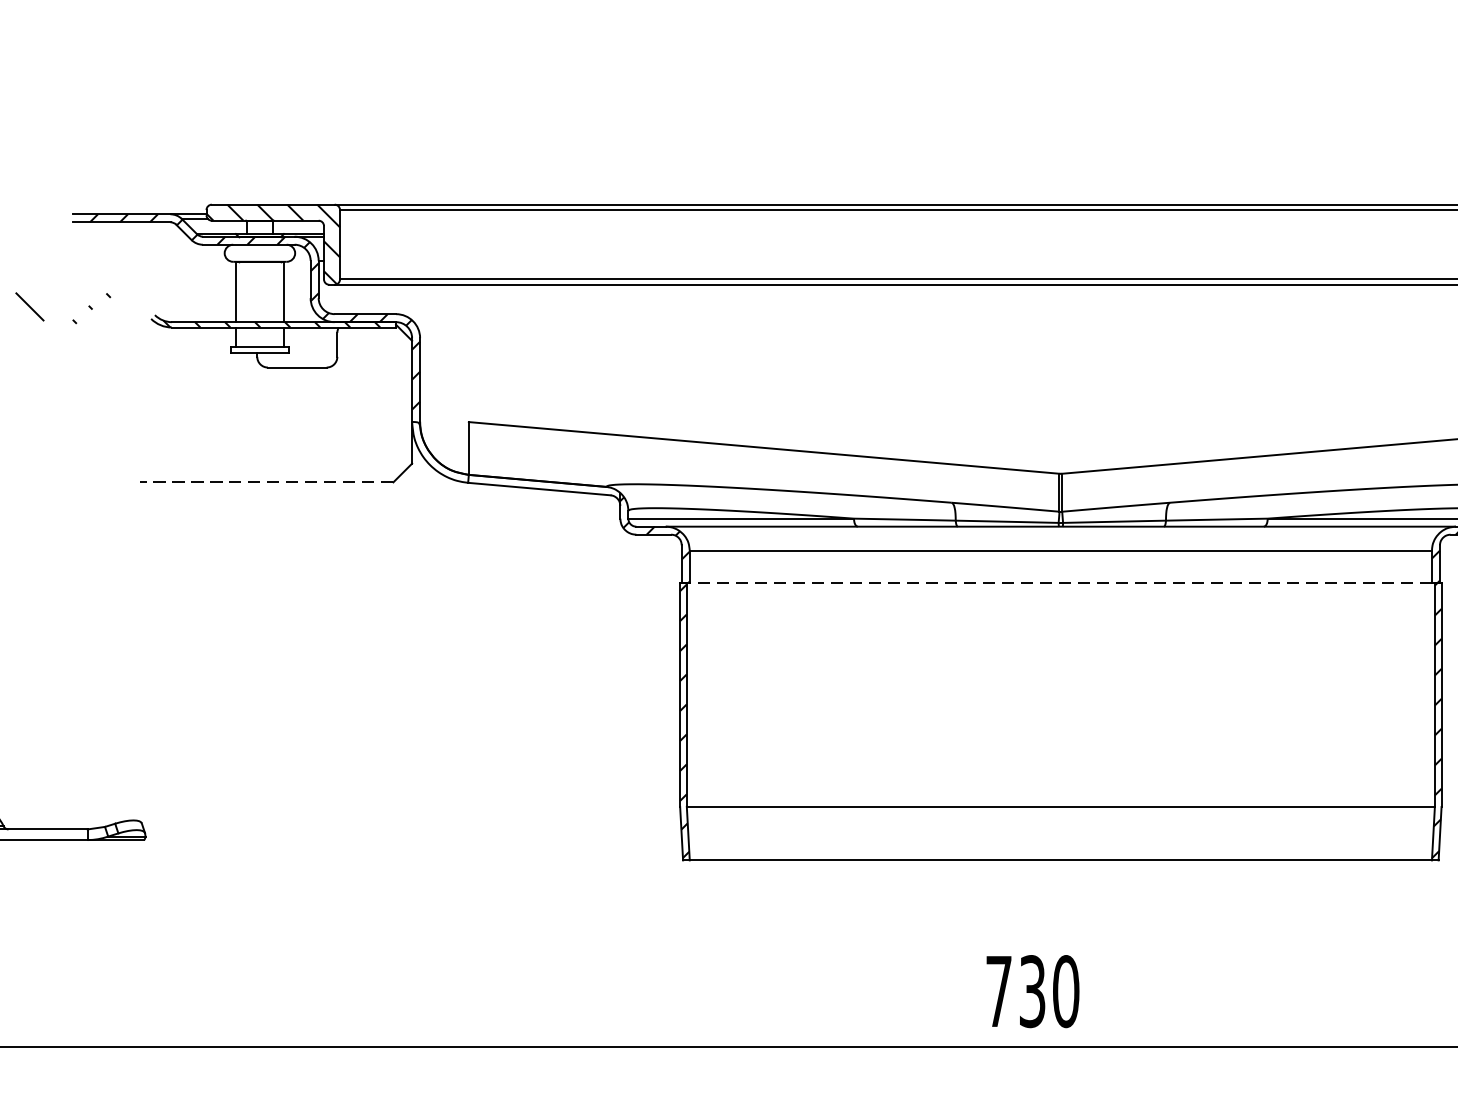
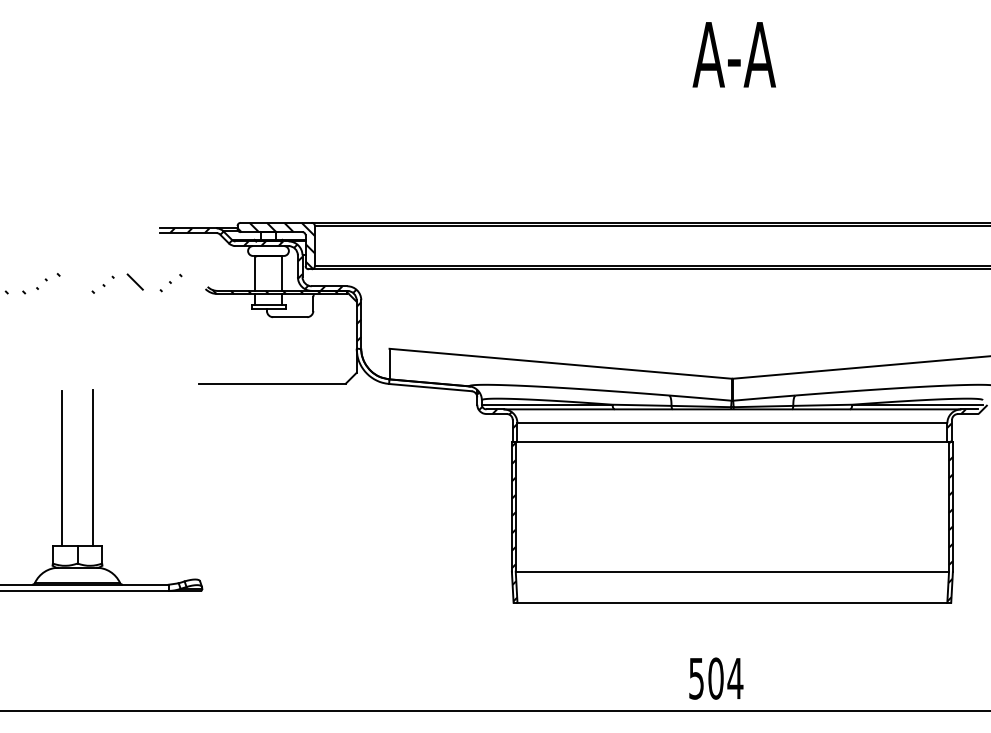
line: (265, 481) -> (271, 383), dashed -> solid
line: (1061, 582) -> (732, 441), dashed -> solid
text: (1033, 991) -> (716, 678), 730 -> 504

